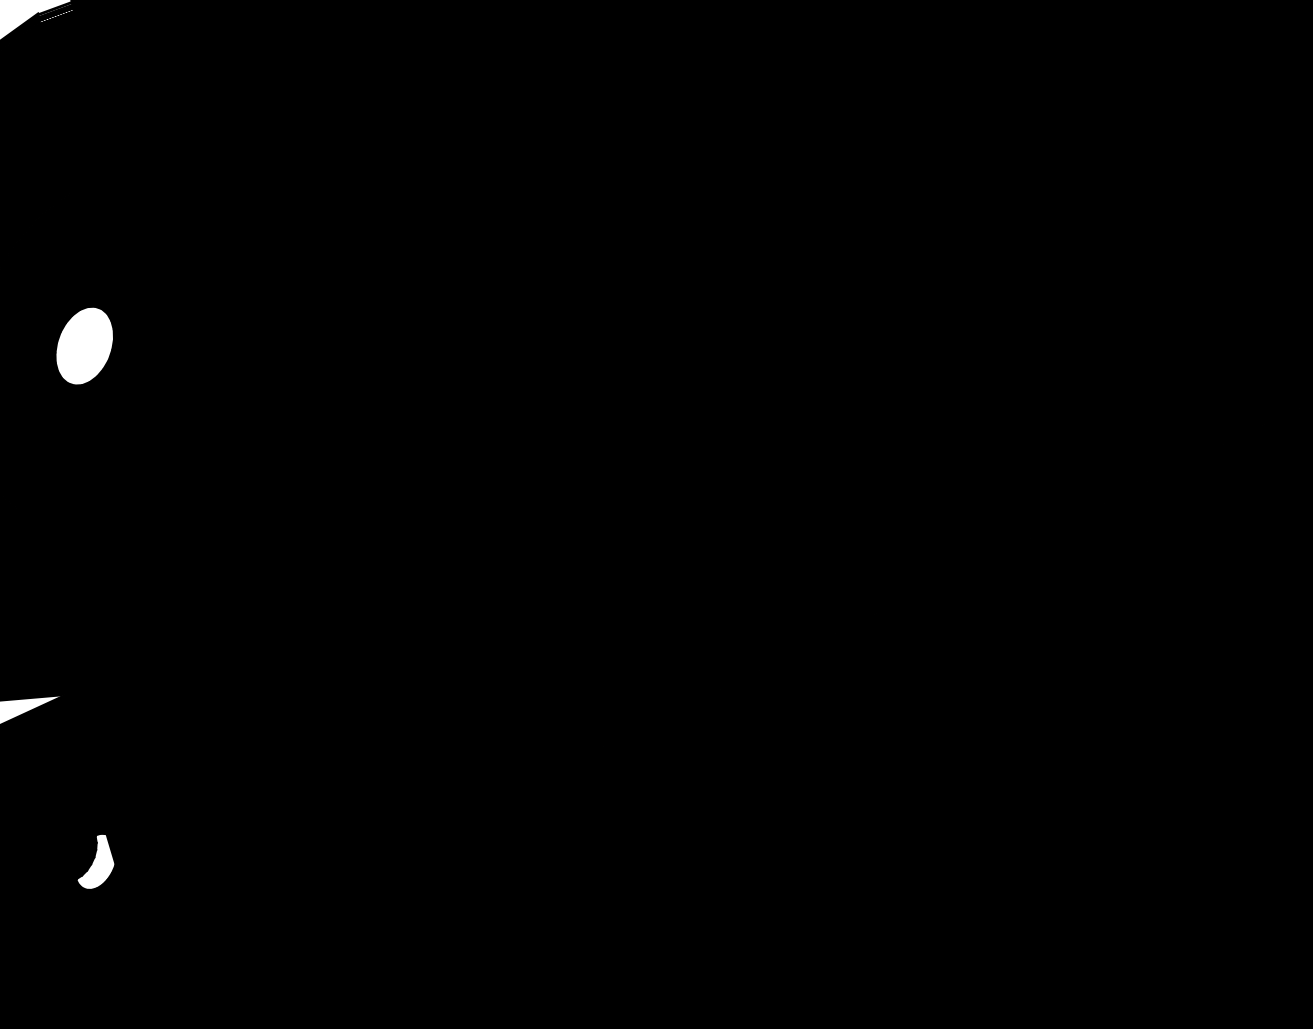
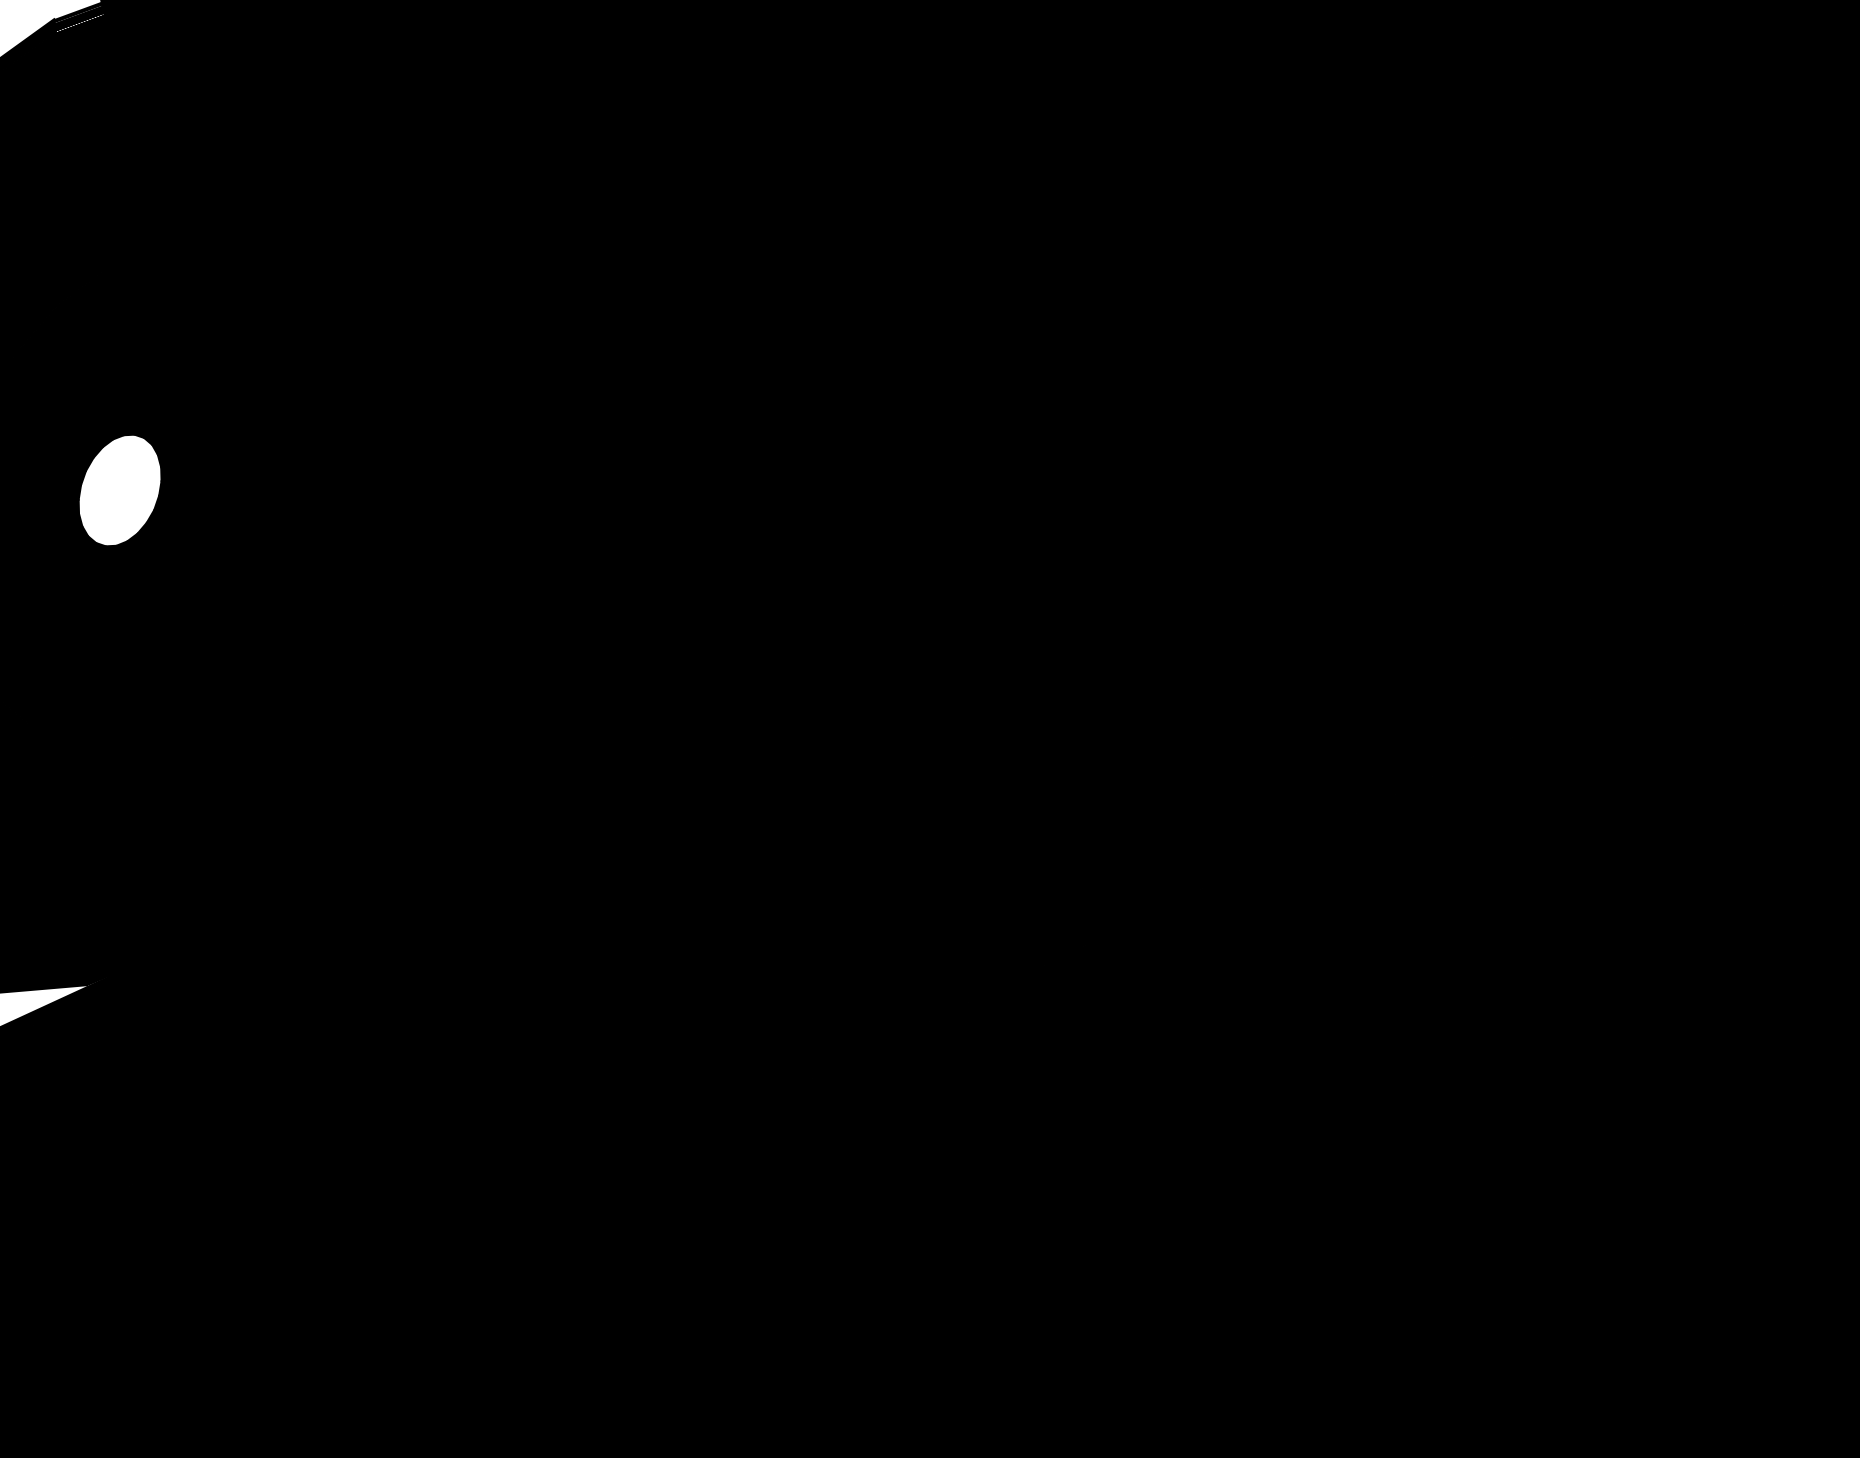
fill: (96, 861) -> (137, 1220), added

